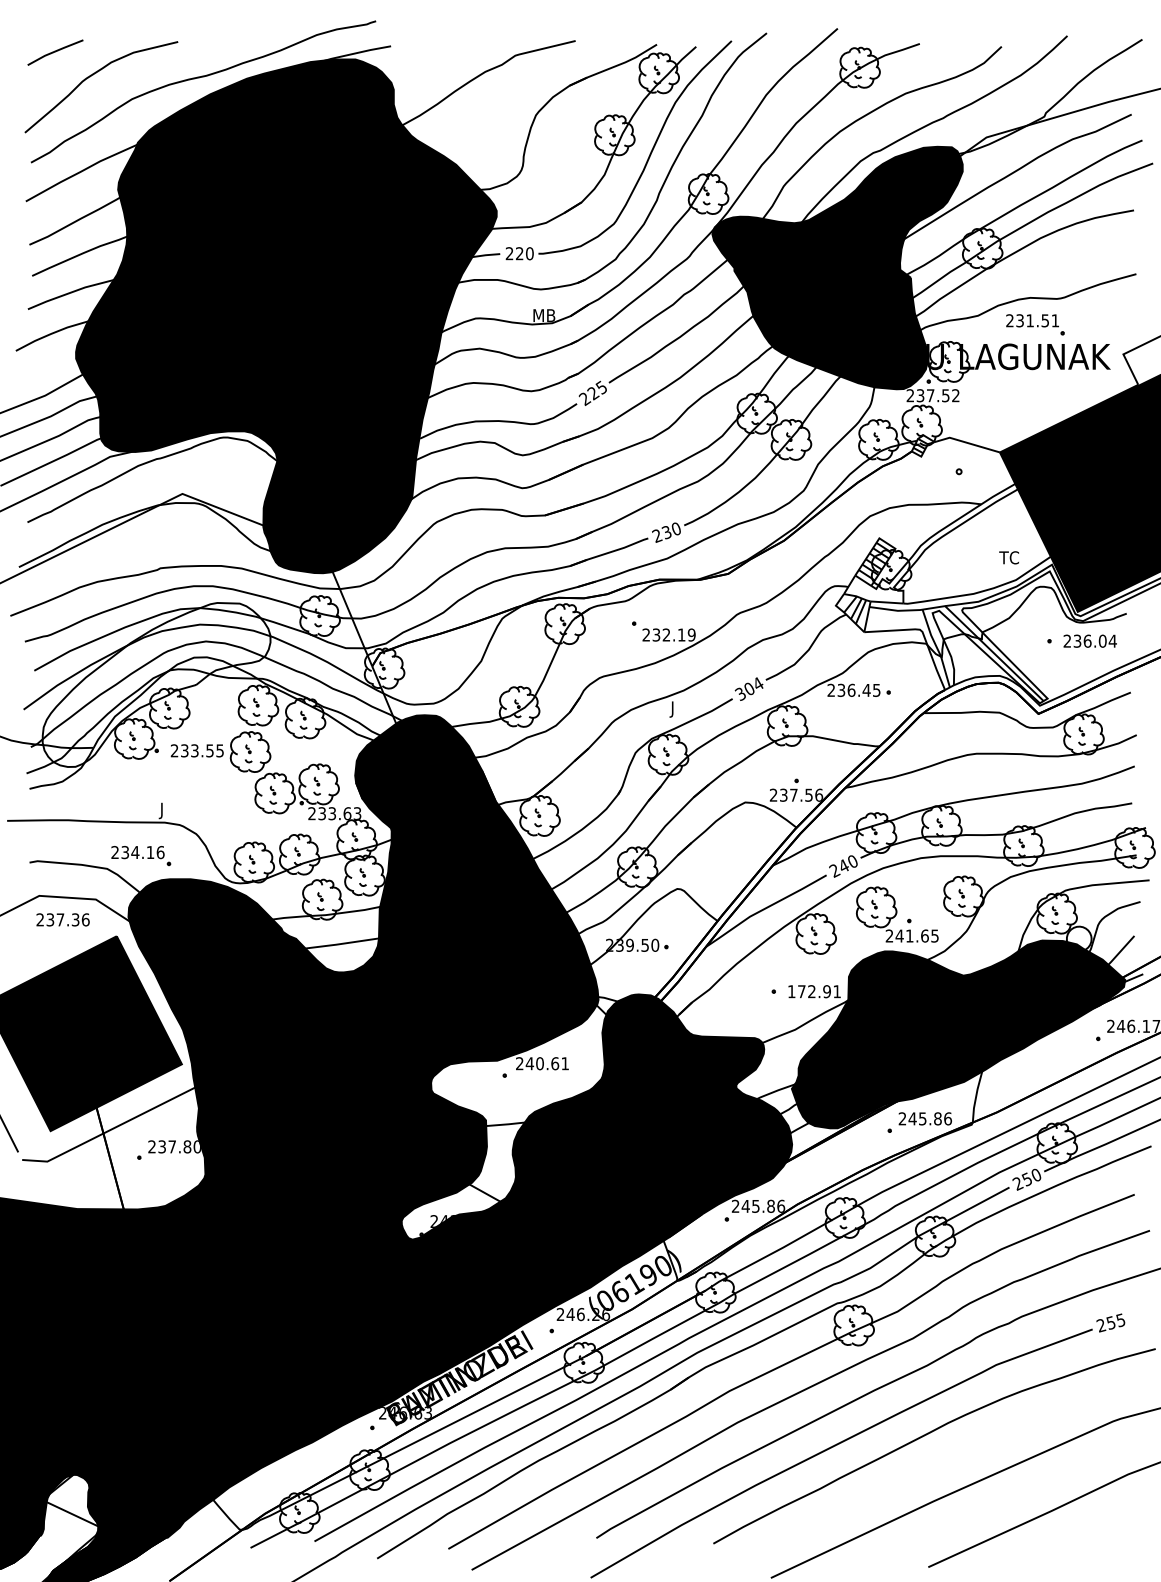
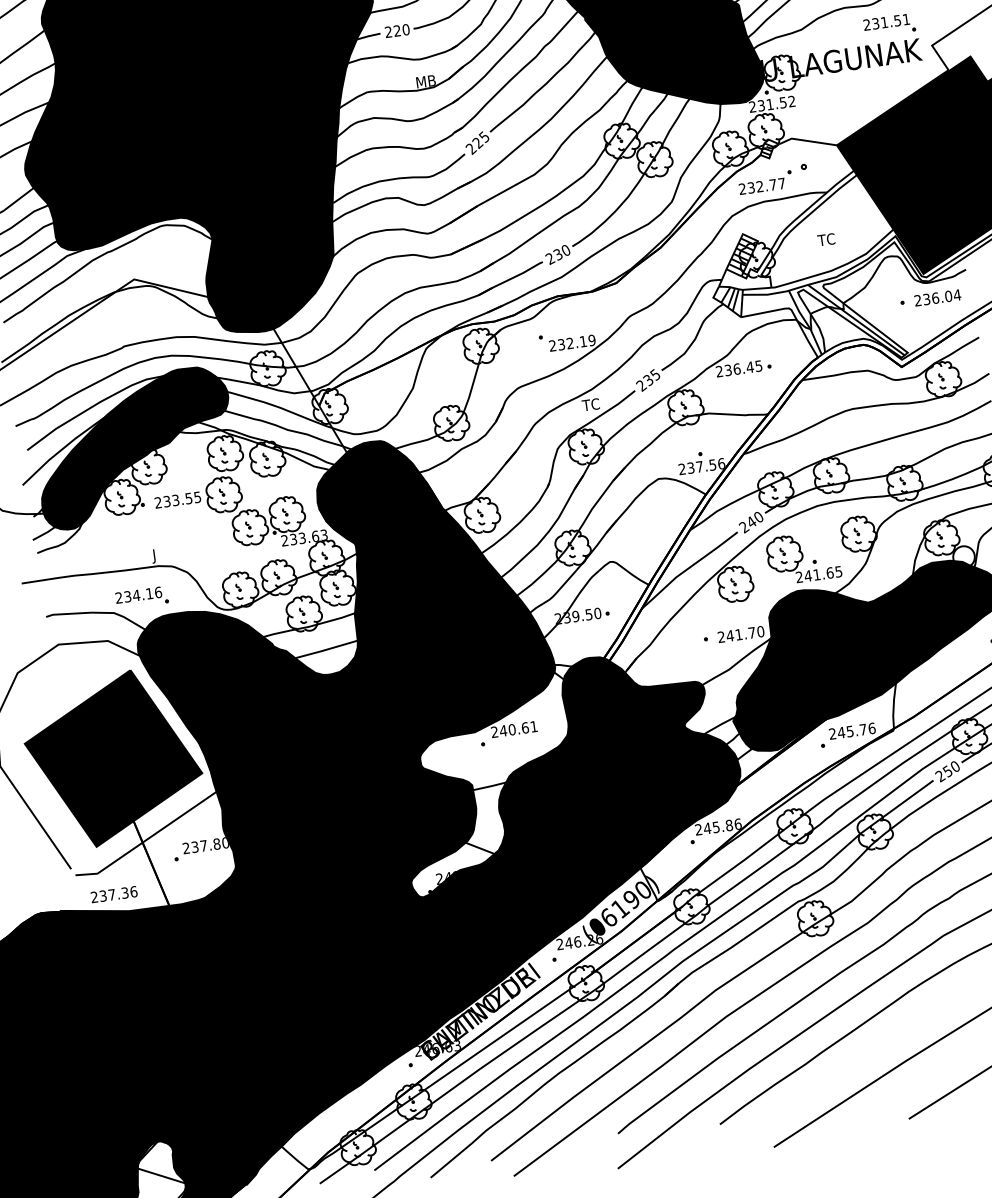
part: (1035, 324) -> (889, 25), moved
text: (930, 395) -> (769, 104), 237.52 -> 231.52
part: (913, 483) -> (765, 182), added
text: (1008, 557) -> (825, 239), moved
fill: (156, 684) -> (134, 447), added
text: (748, 689) -> (647, 380), 304 -> 235
text: (679, 709) -> (590, 406), J -> TC
text: (62, 919) -> (113, 894), moved
text: (814, 991) -> (741, 634), 172.91 -> 241.70
text: (937, 1118) -> (862, 729), 245.86 -> 245.76

